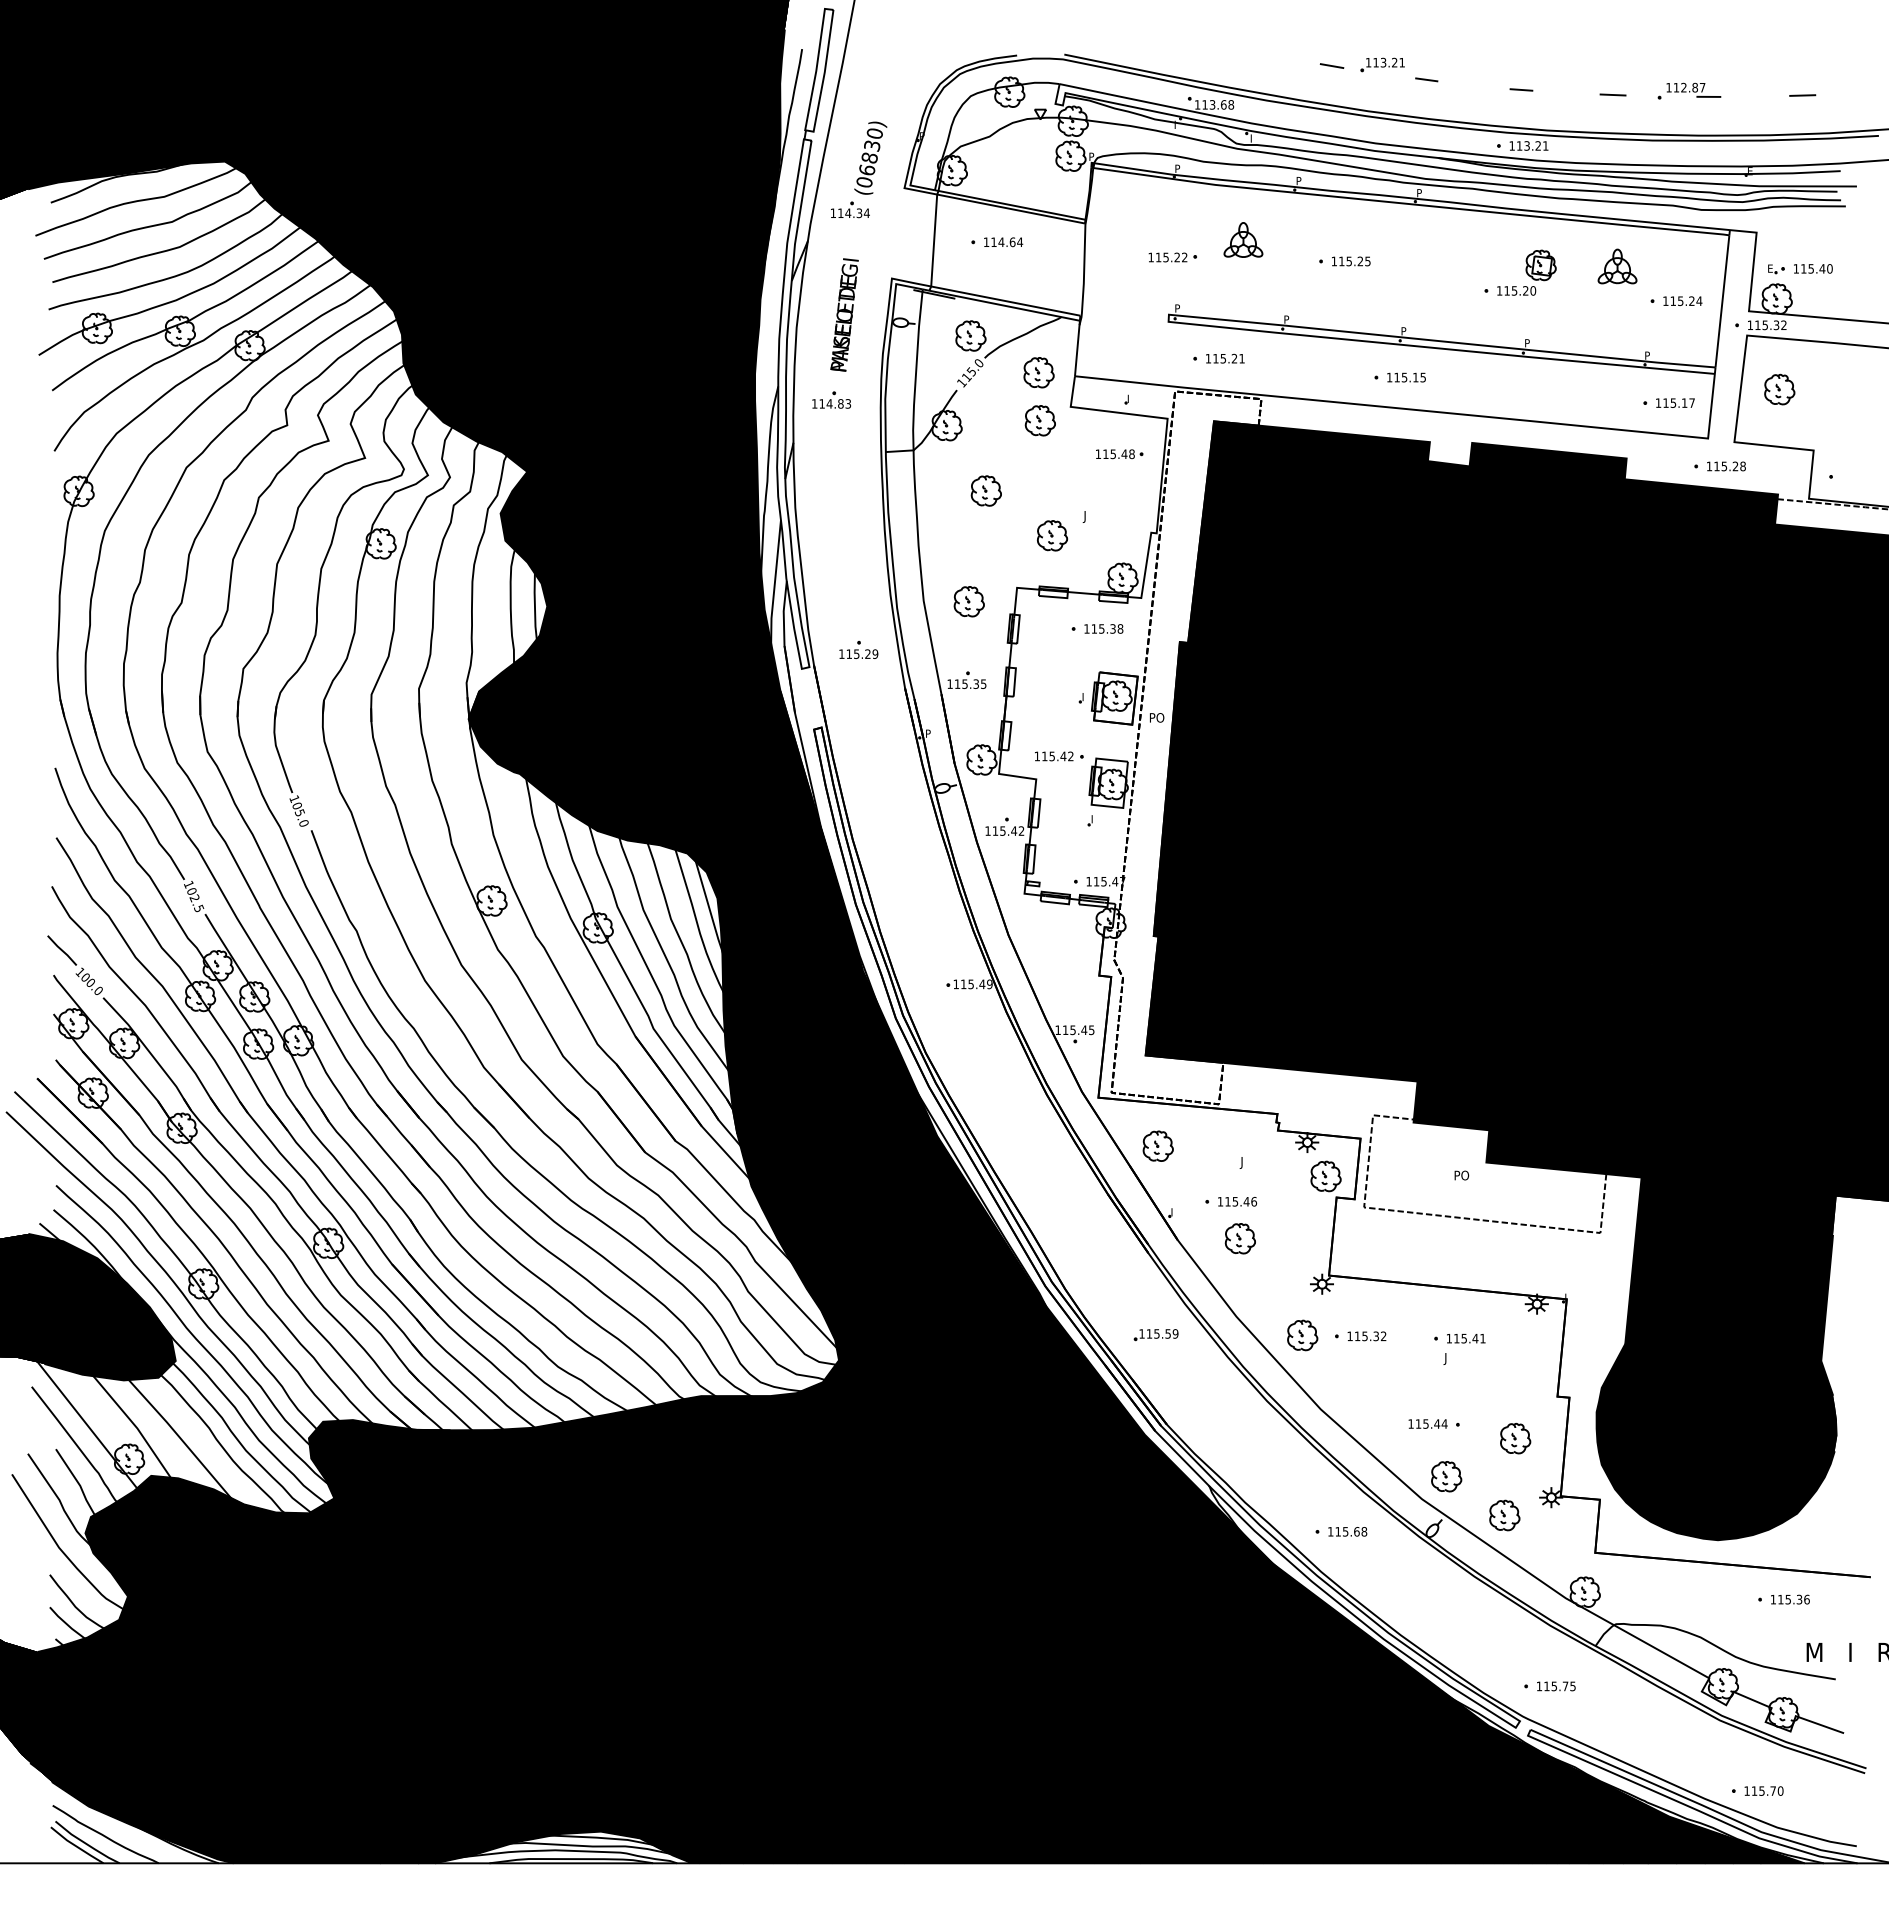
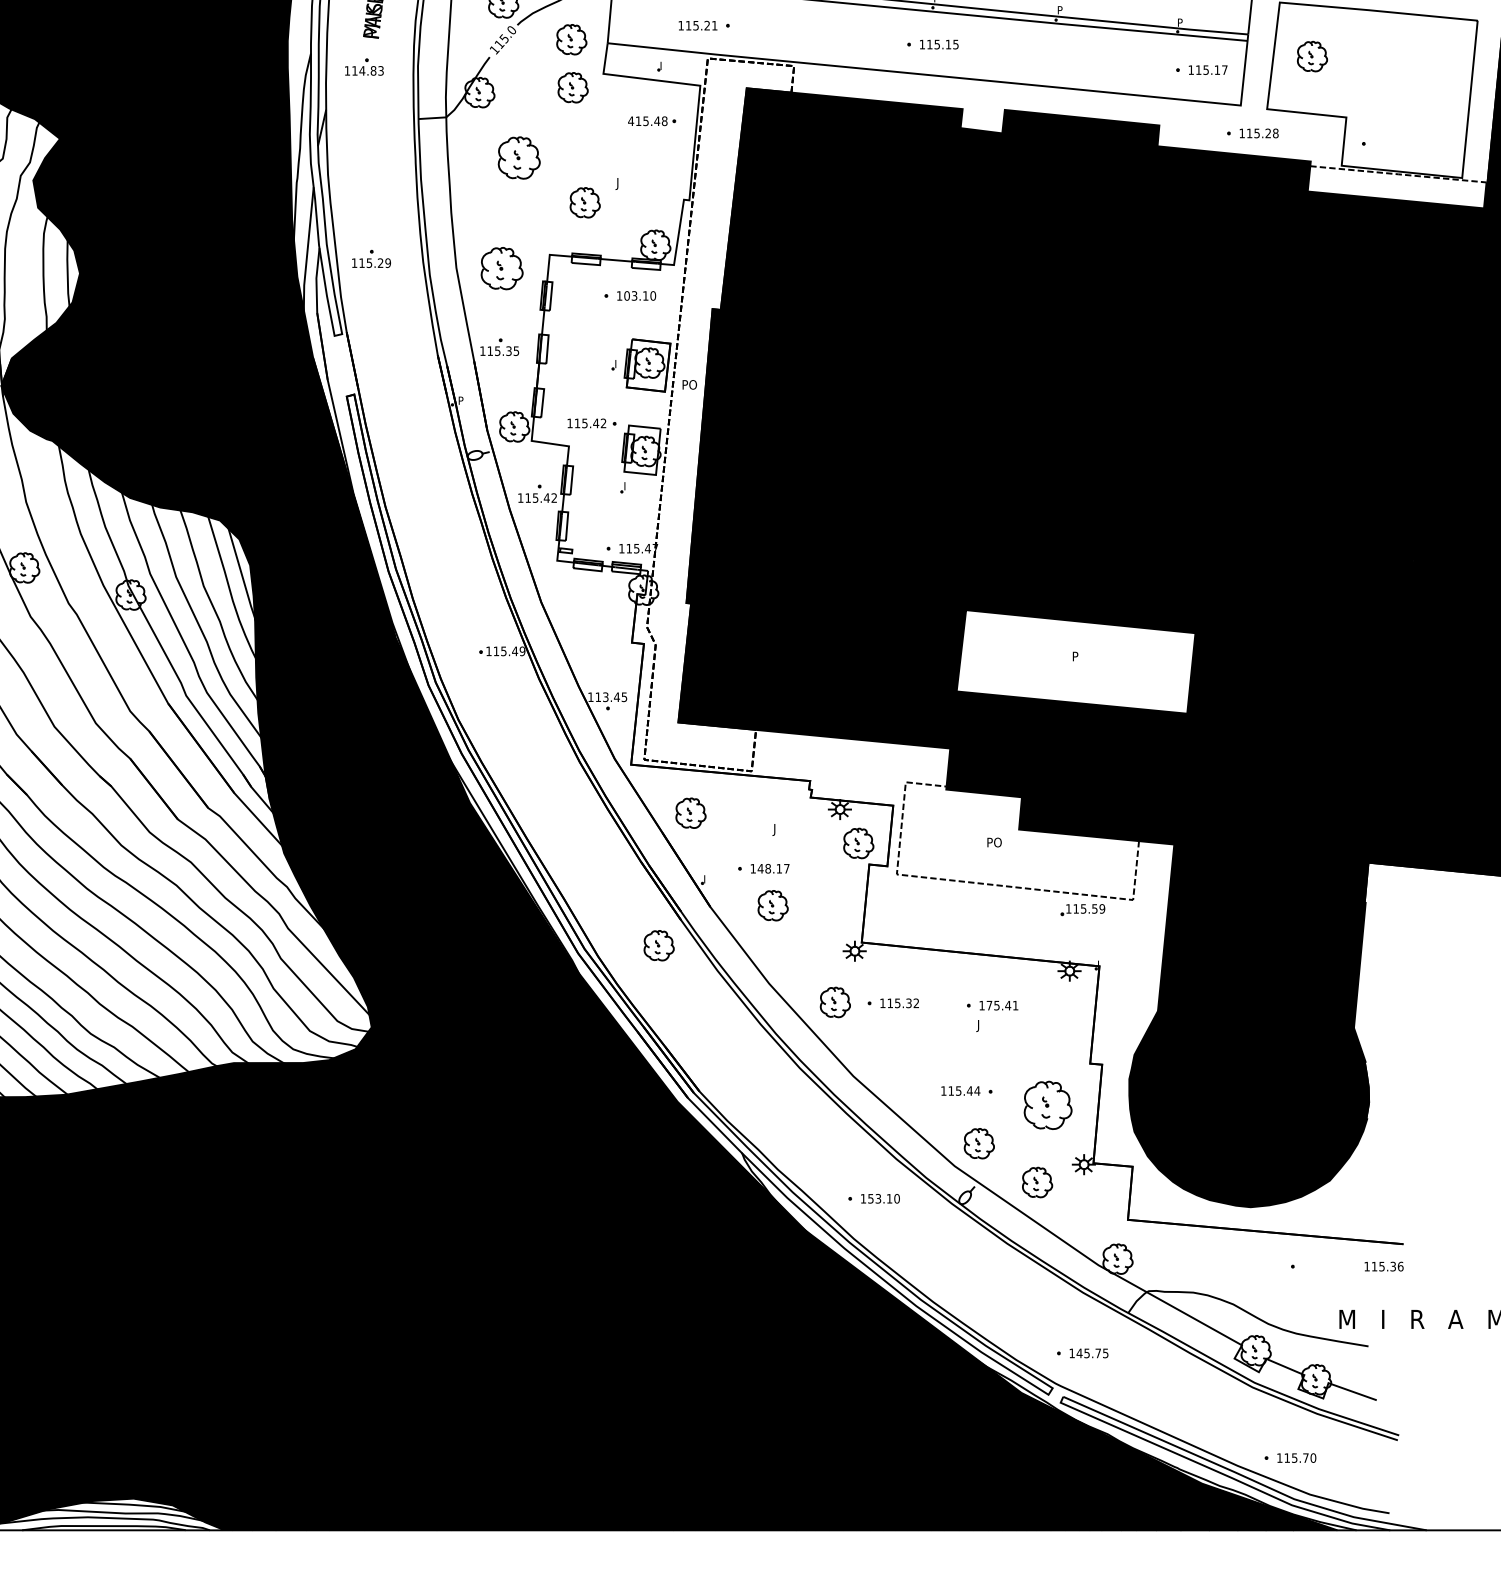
text: (1225, 358) -> (698, 25), moved
text: (1098, 453) -> (631, 120), 115.48 -> 415.48
part: (985, 490) -> (518, 157), size x1.4
part: (968, 601) -> (501, 268), size x1.4
text: (1107, 628) -> (640, 295), 115.38 -> 103.10
part: (858, 649) -> (371, 258), moved
fill: (1542, 994) -> (1075, 661), removed
text: (1072, 1029) -> (605, 696), 115.45 -> 113.45
text: (1240, 1201) -> (773, 868), 115.46 -> 148.17
part: (1125, 1278) -> (658, 945), added
part: (1155, 1335) -> (1082, 910), moved
text: (1456, 1338) -> (989, 1005), 115.41 -> 175.41
part: (1515, 1438) -> (1048, 1105), size x1.6
text: (1351, 1531) -> (884, 1198), 115.68 -> 153.10
text: (1790, 1599) -> (1384, 1266), moved
text: (1546, 1686) -> (1079, 1353), 115.75 -> 145.75

